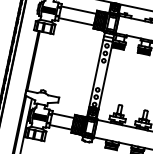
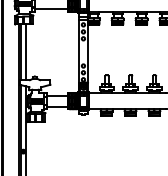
line: (39, 62) -> (26, 52), added

